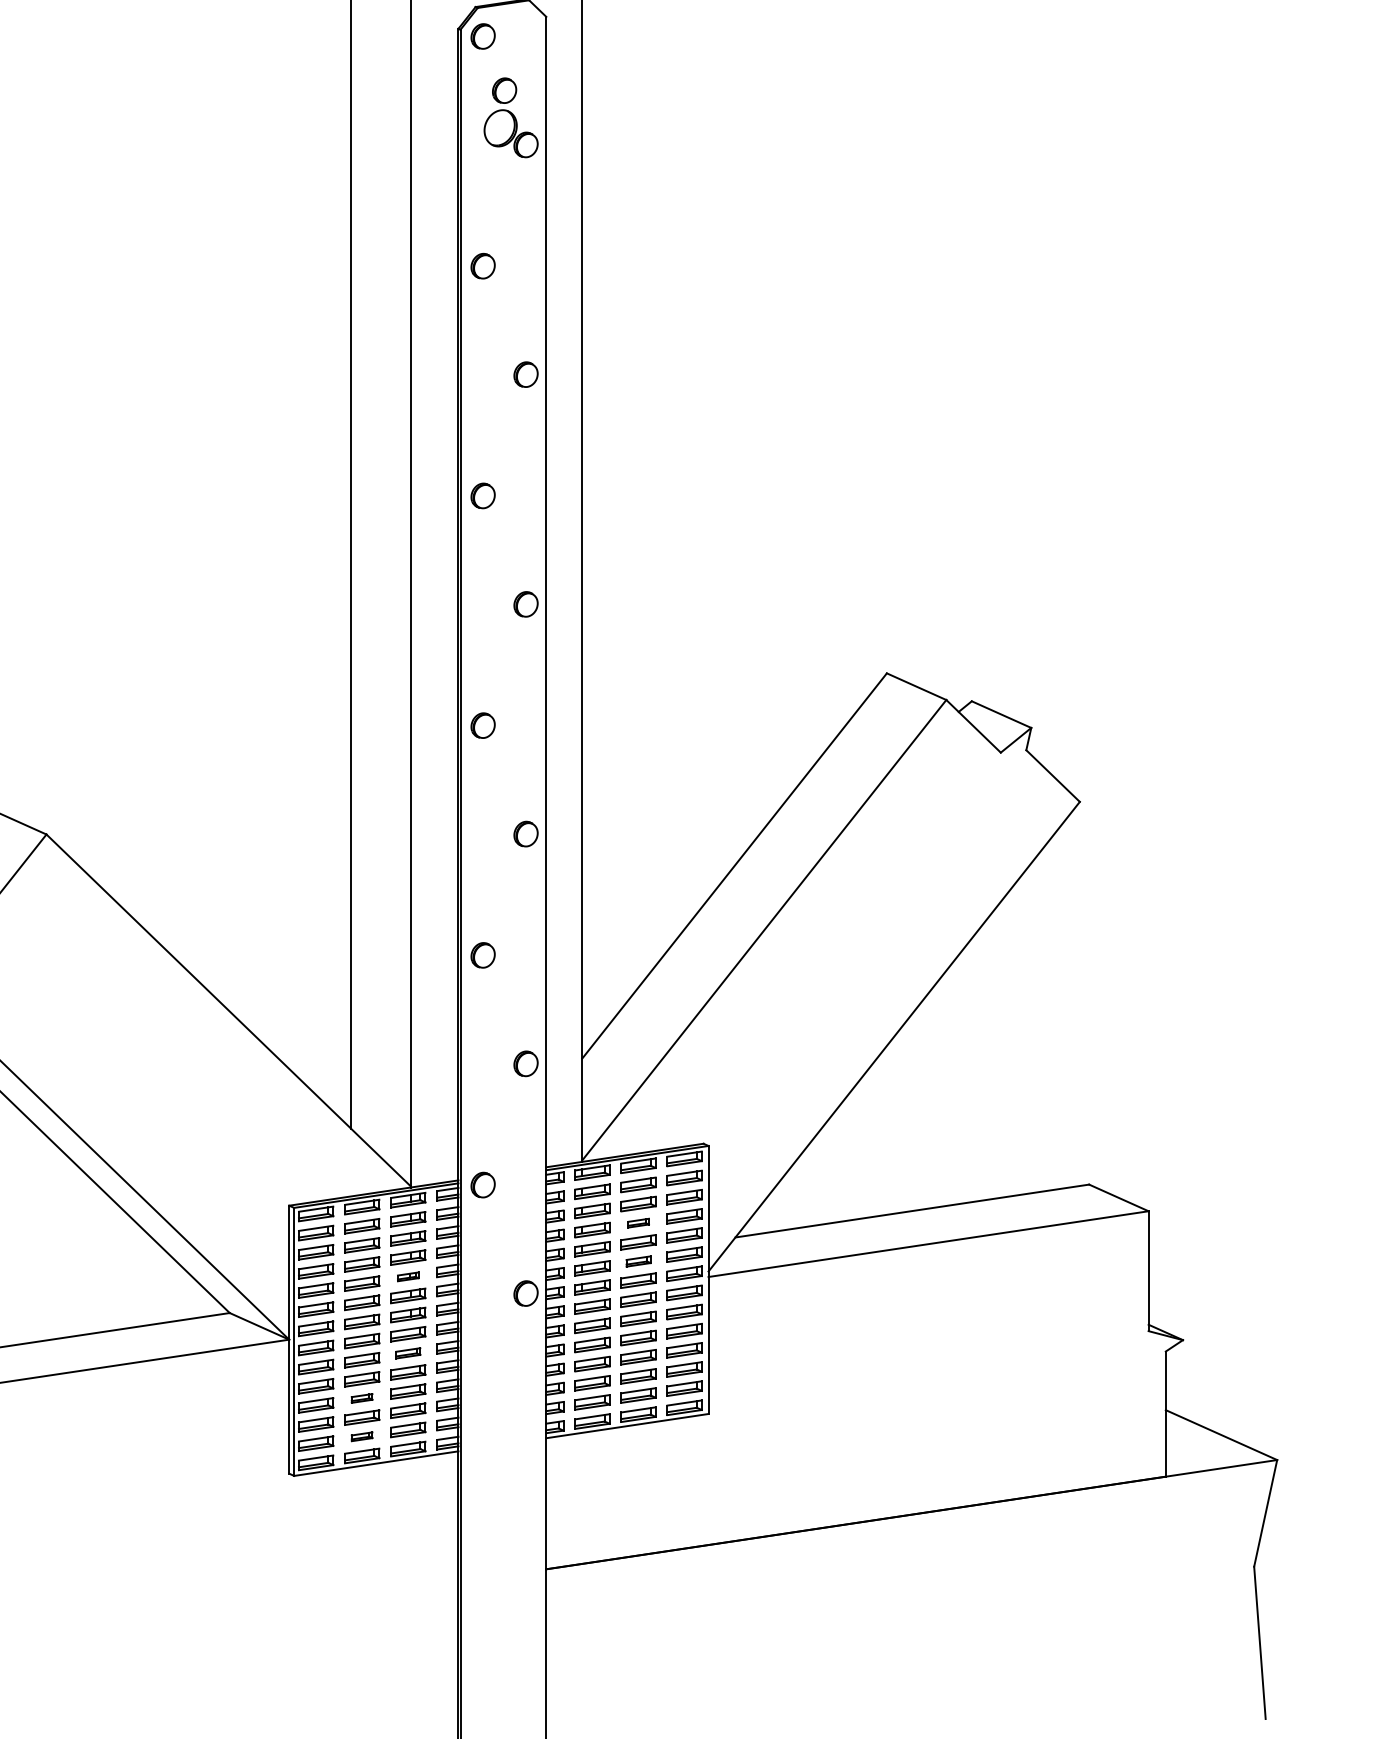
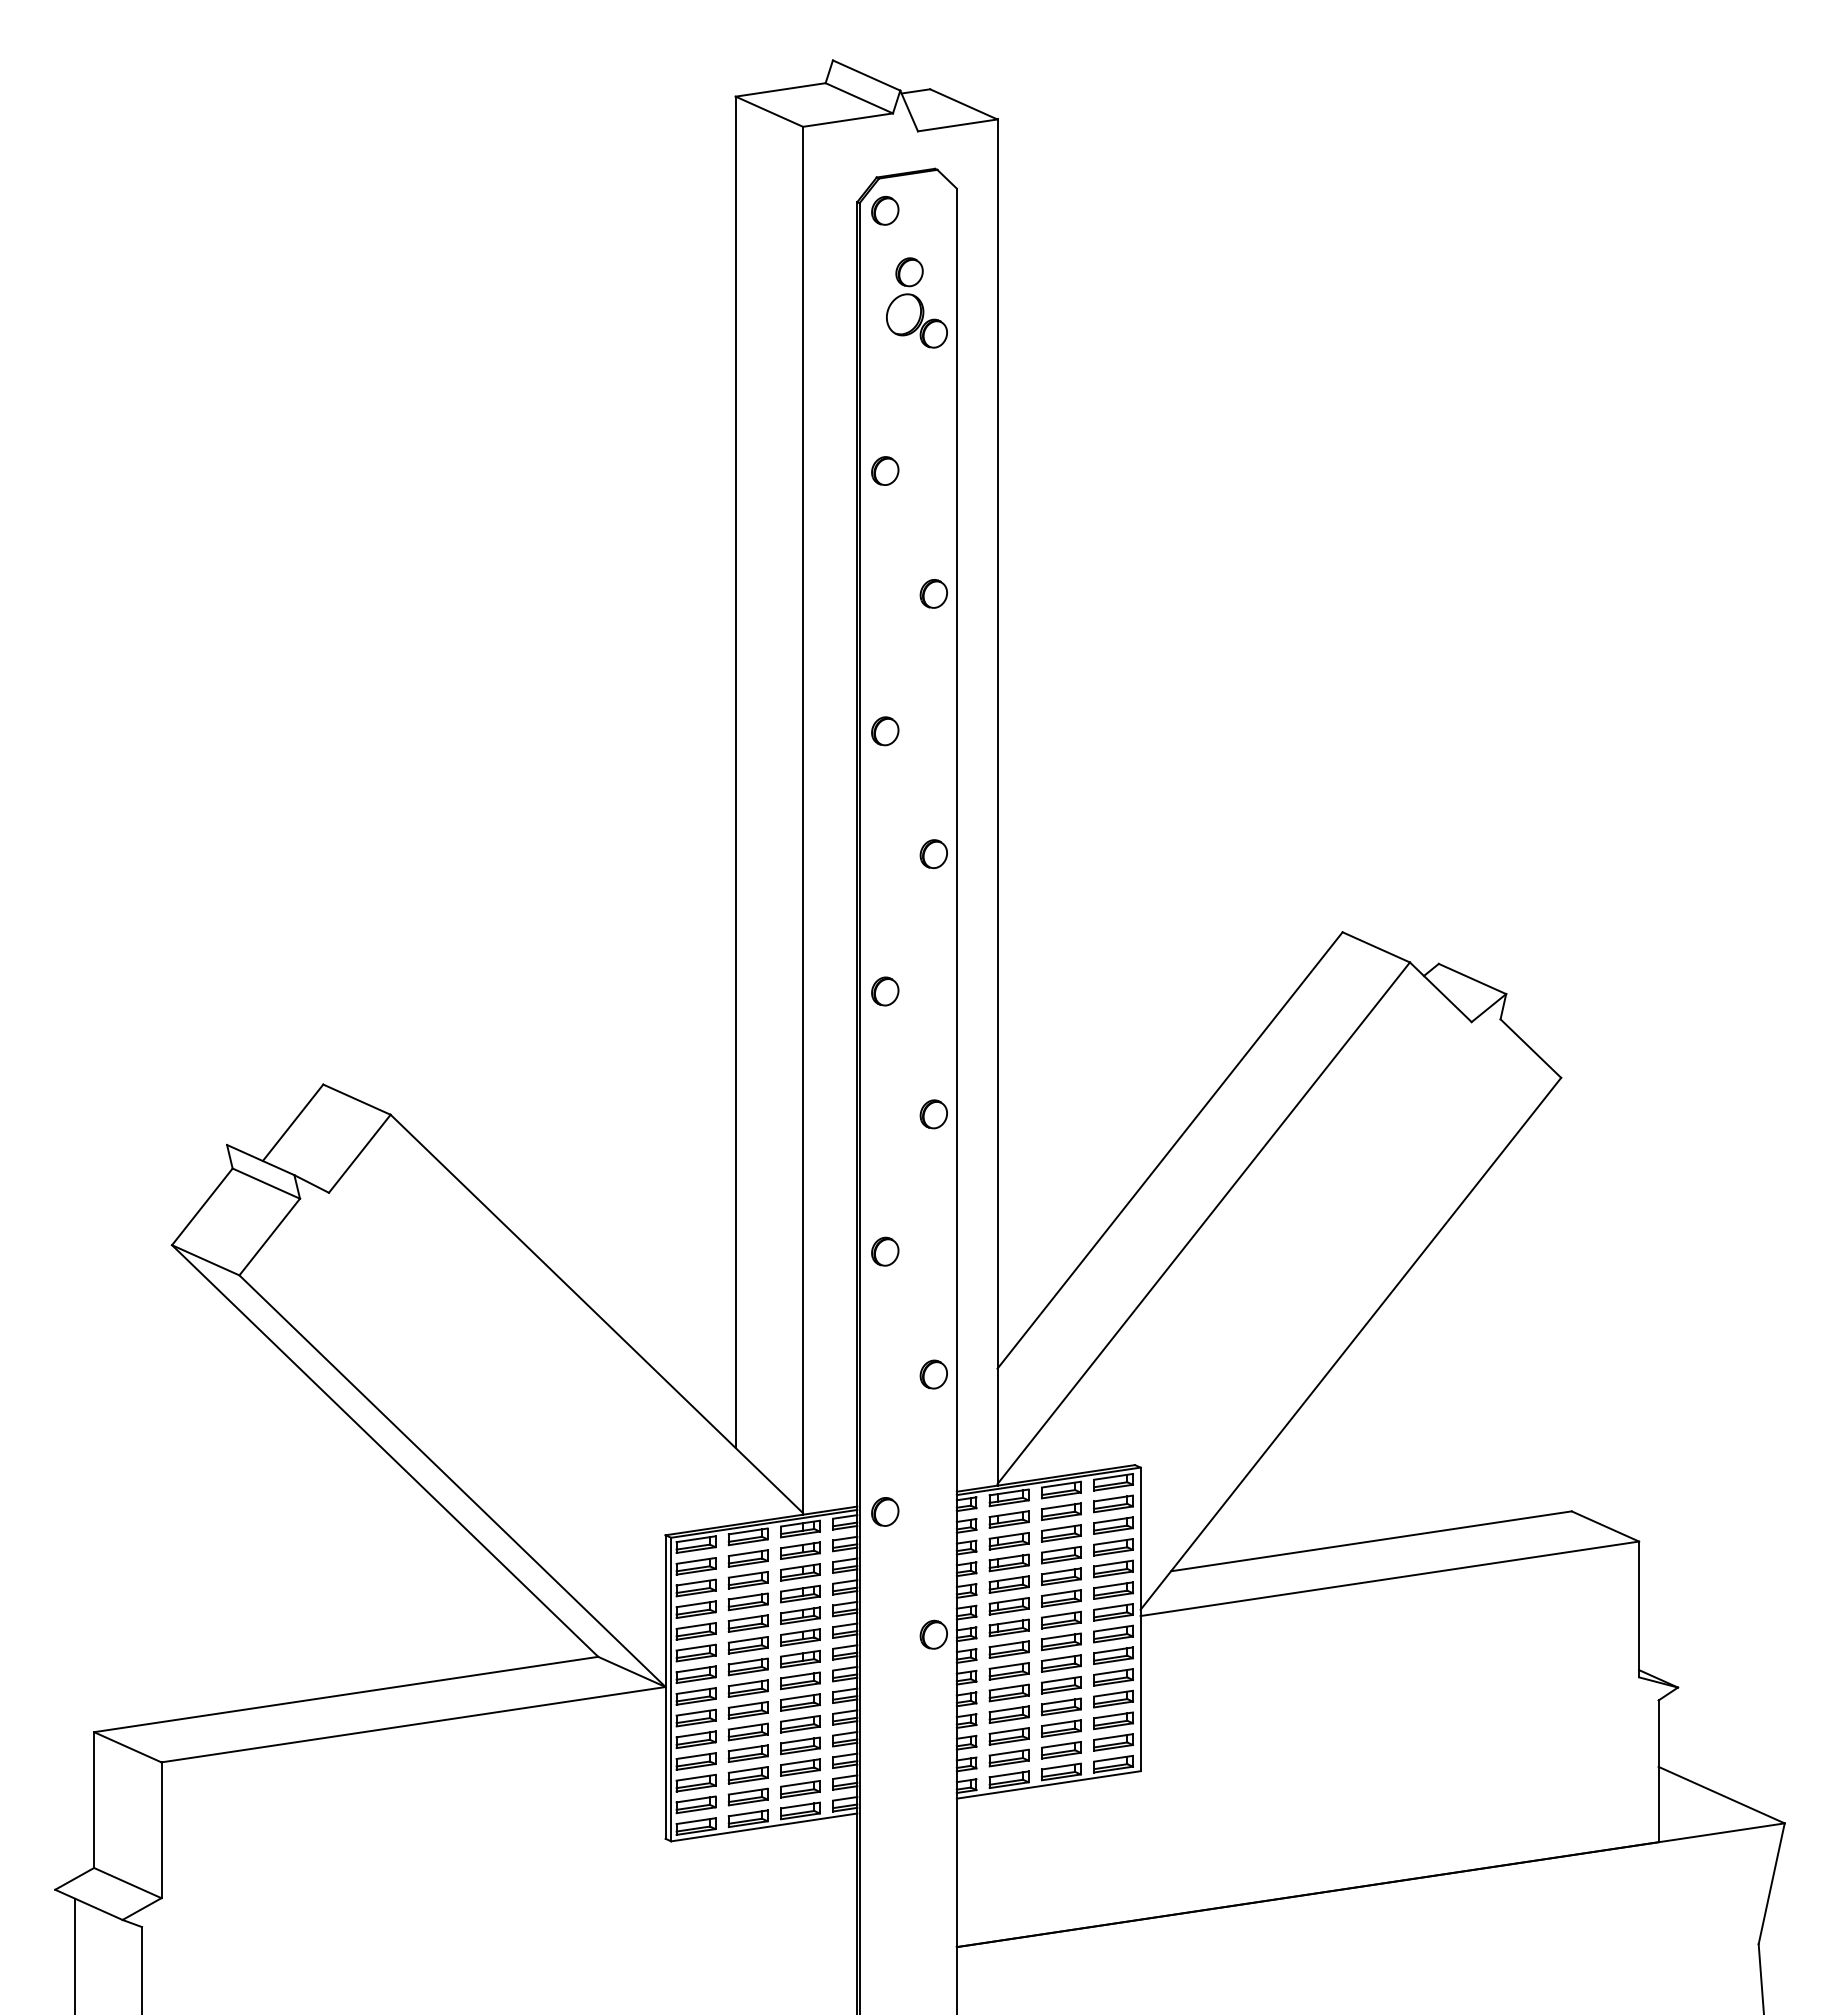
part: (638, 1222) -> (1061, 1554), size x1.67
part: (638, 1261) -> (1061, 1598), size x1.43
part: (408, 1276) -> (800, 1615), size x1.67
part: (408, 1353) -> (800, 1702), size x1.43
part: (361, 1398) -> (747, 1753), size x1.67
part: (361, 1436) -> (747, 1796), size x1.67

